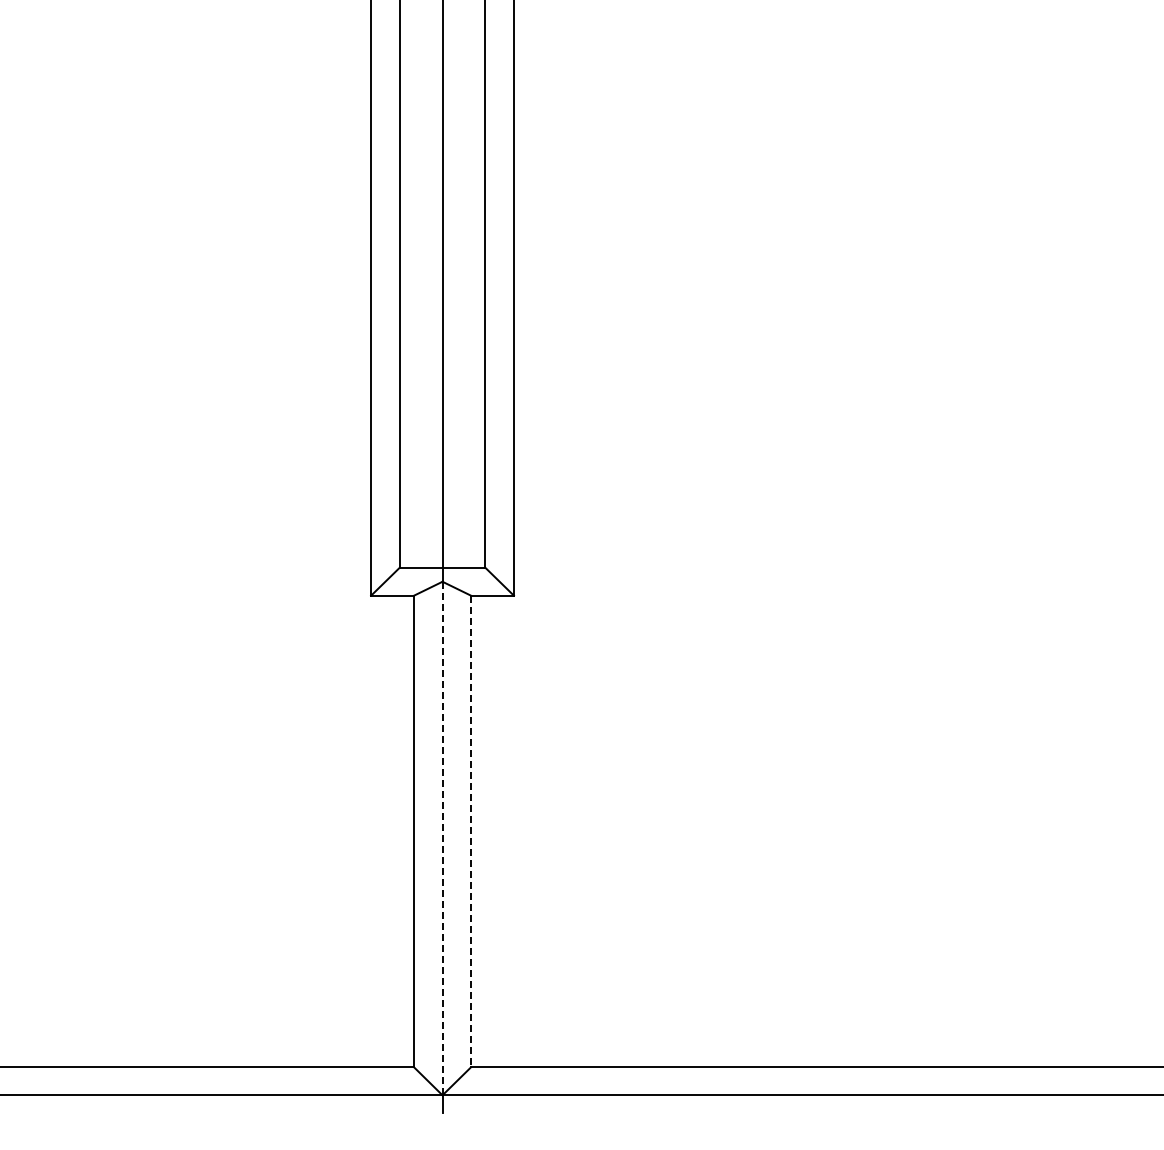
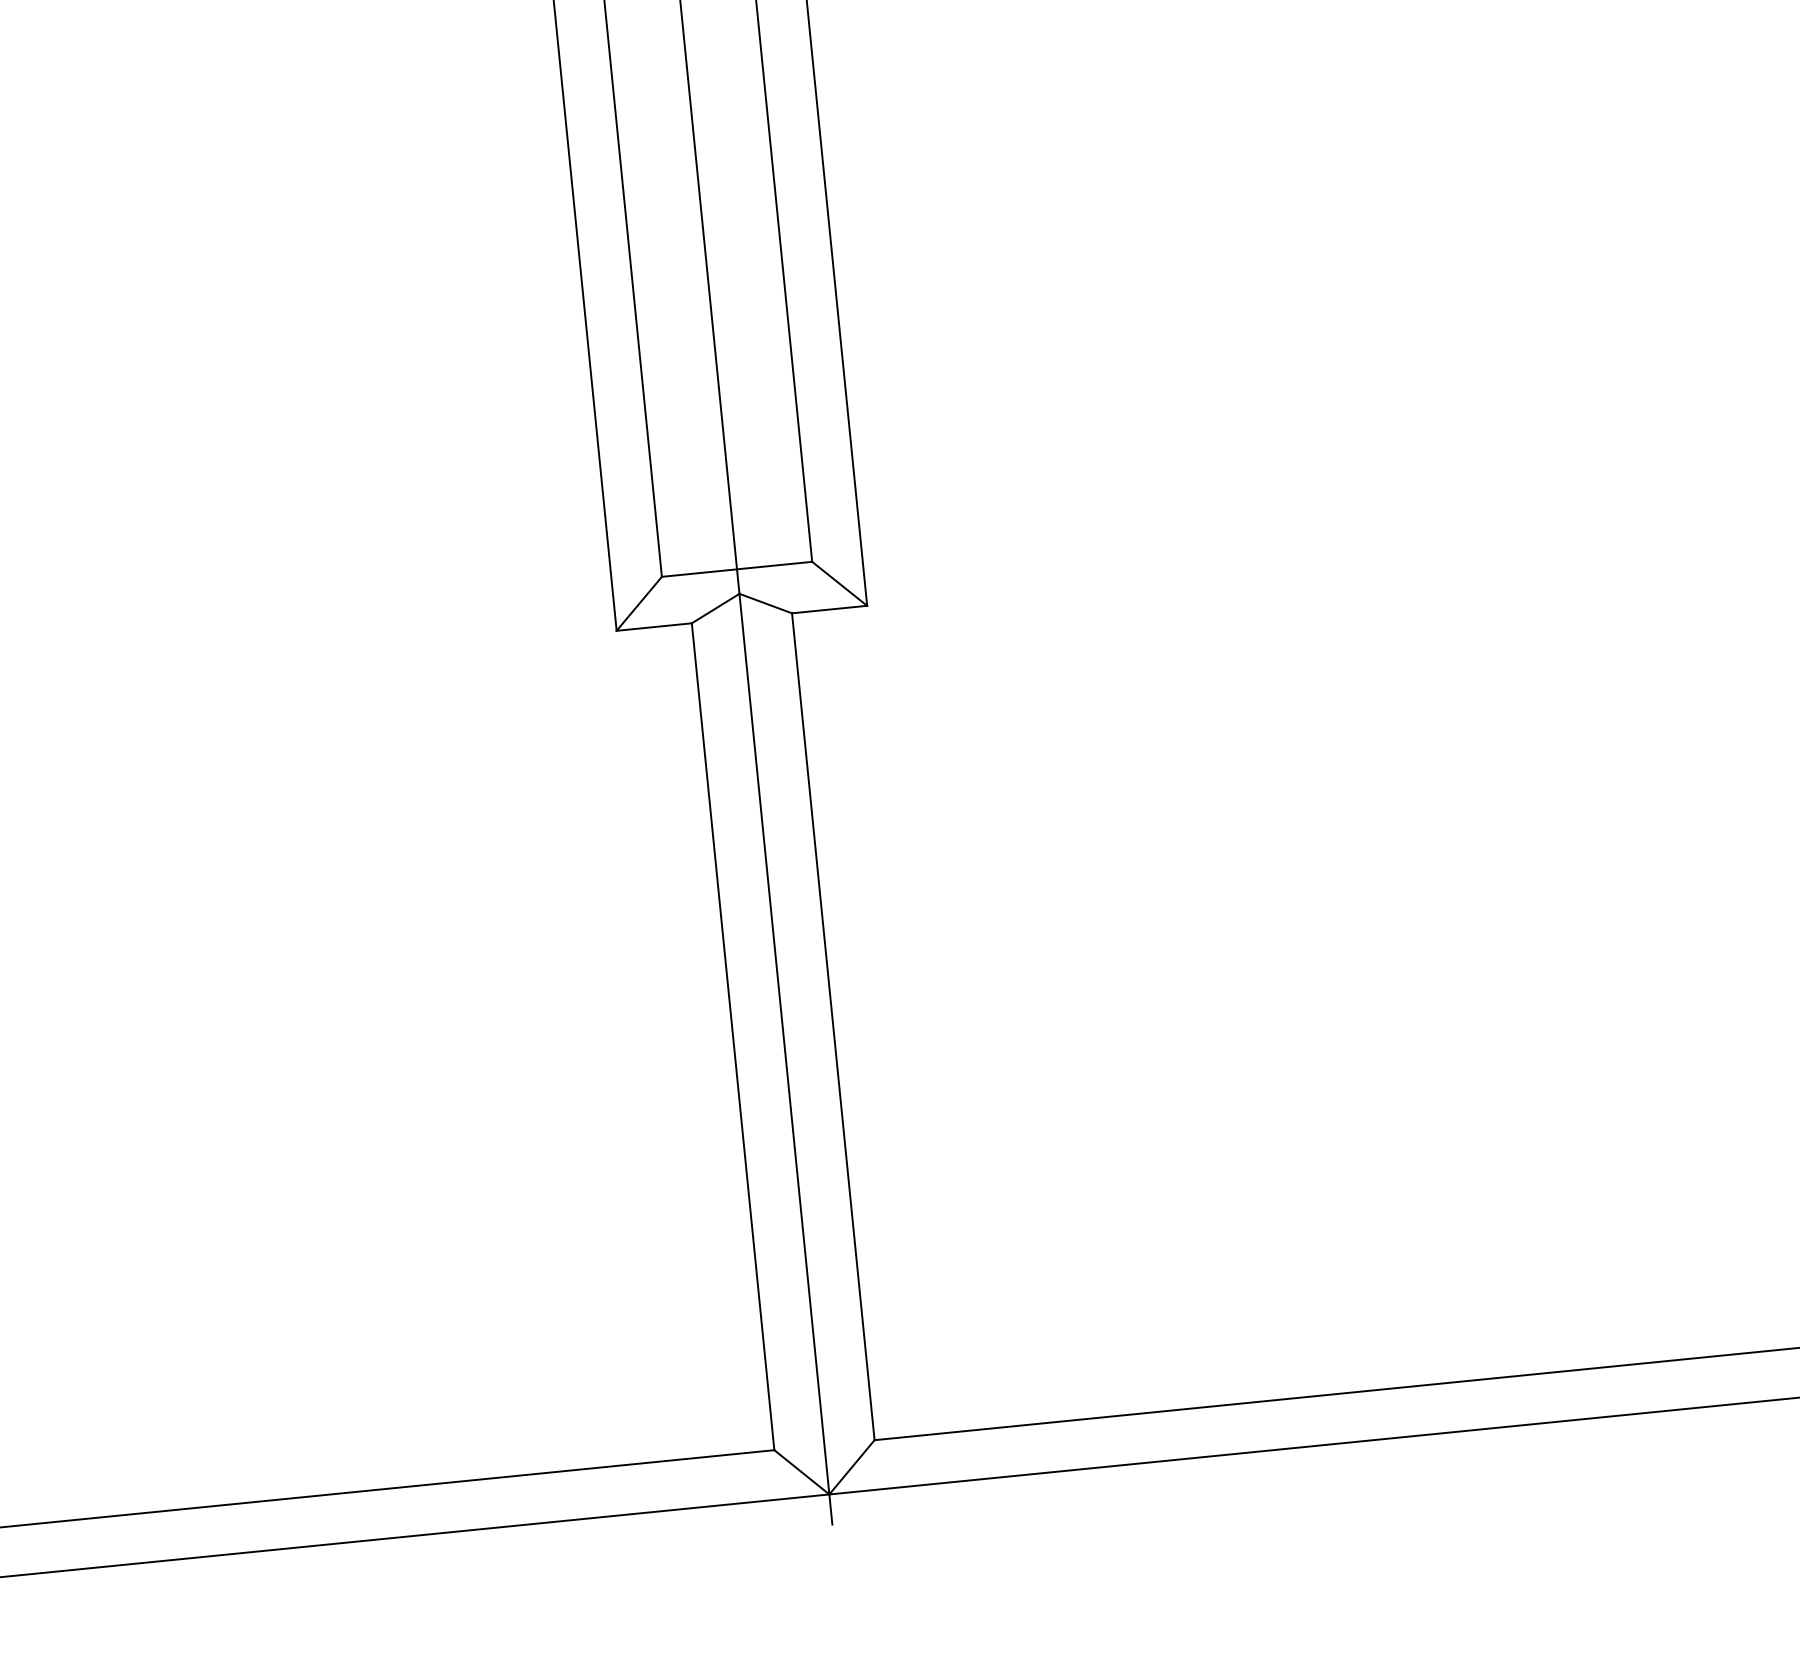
line: (471, 831) -> (833, 1026), dashed -> solid
line: (442, 838) -> (784, 1044), dashed -> solid

